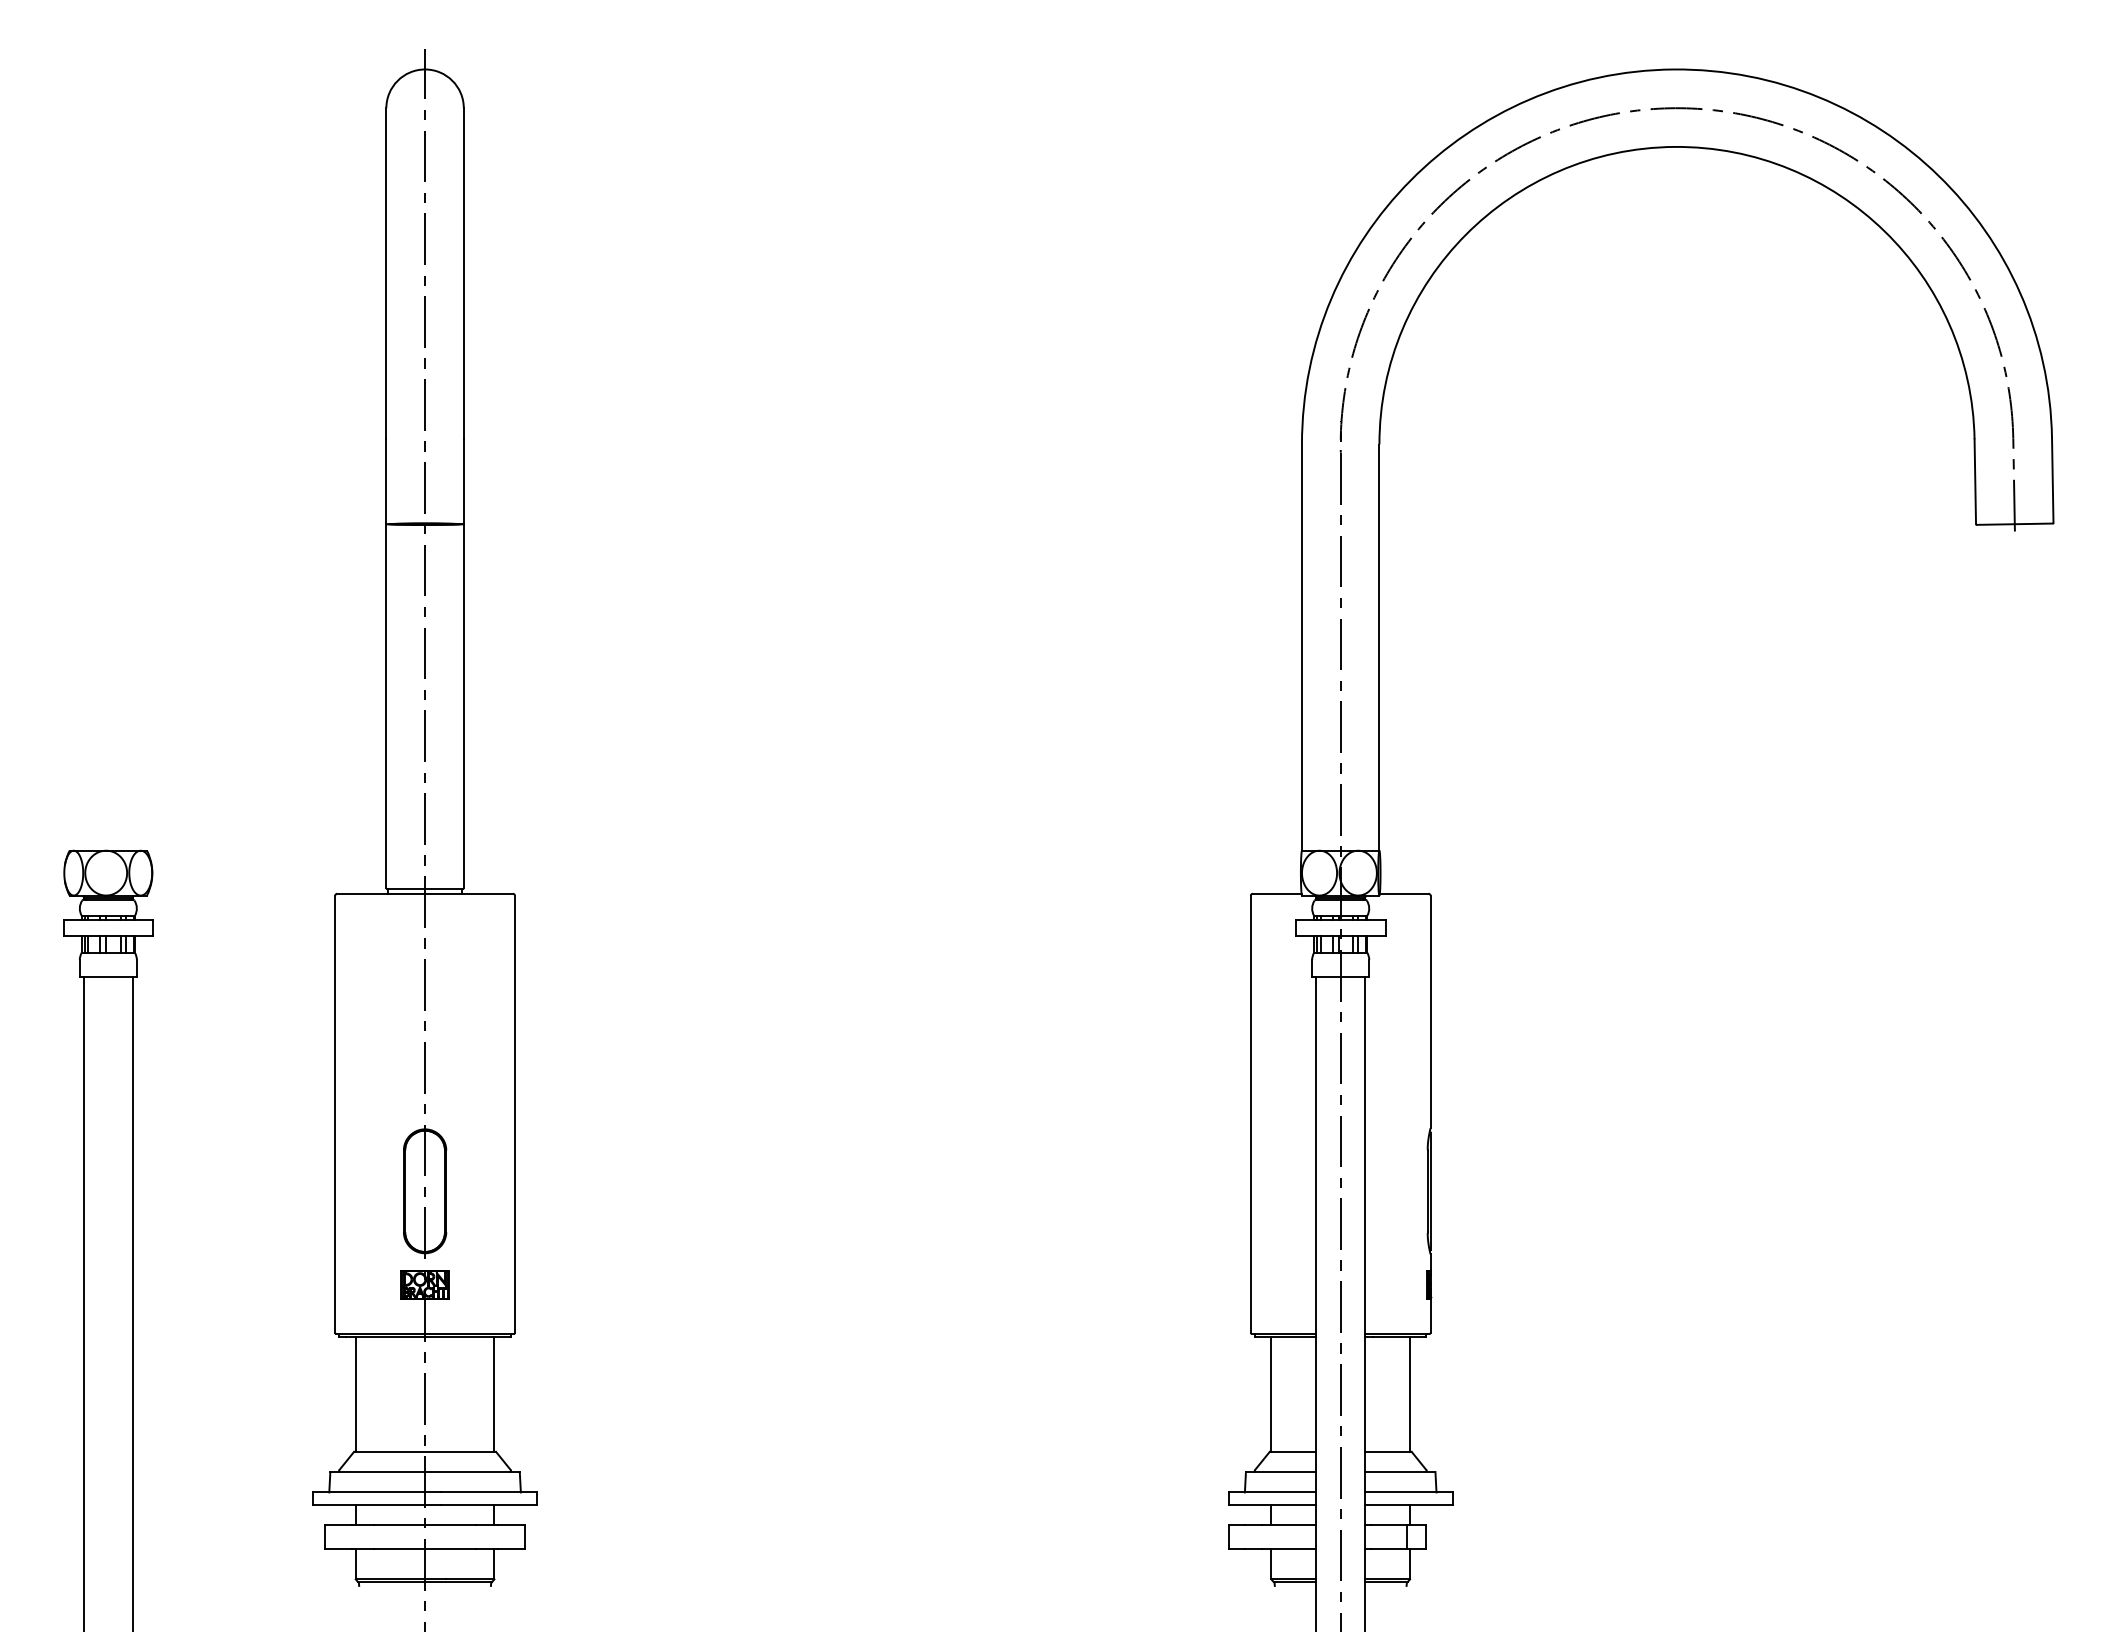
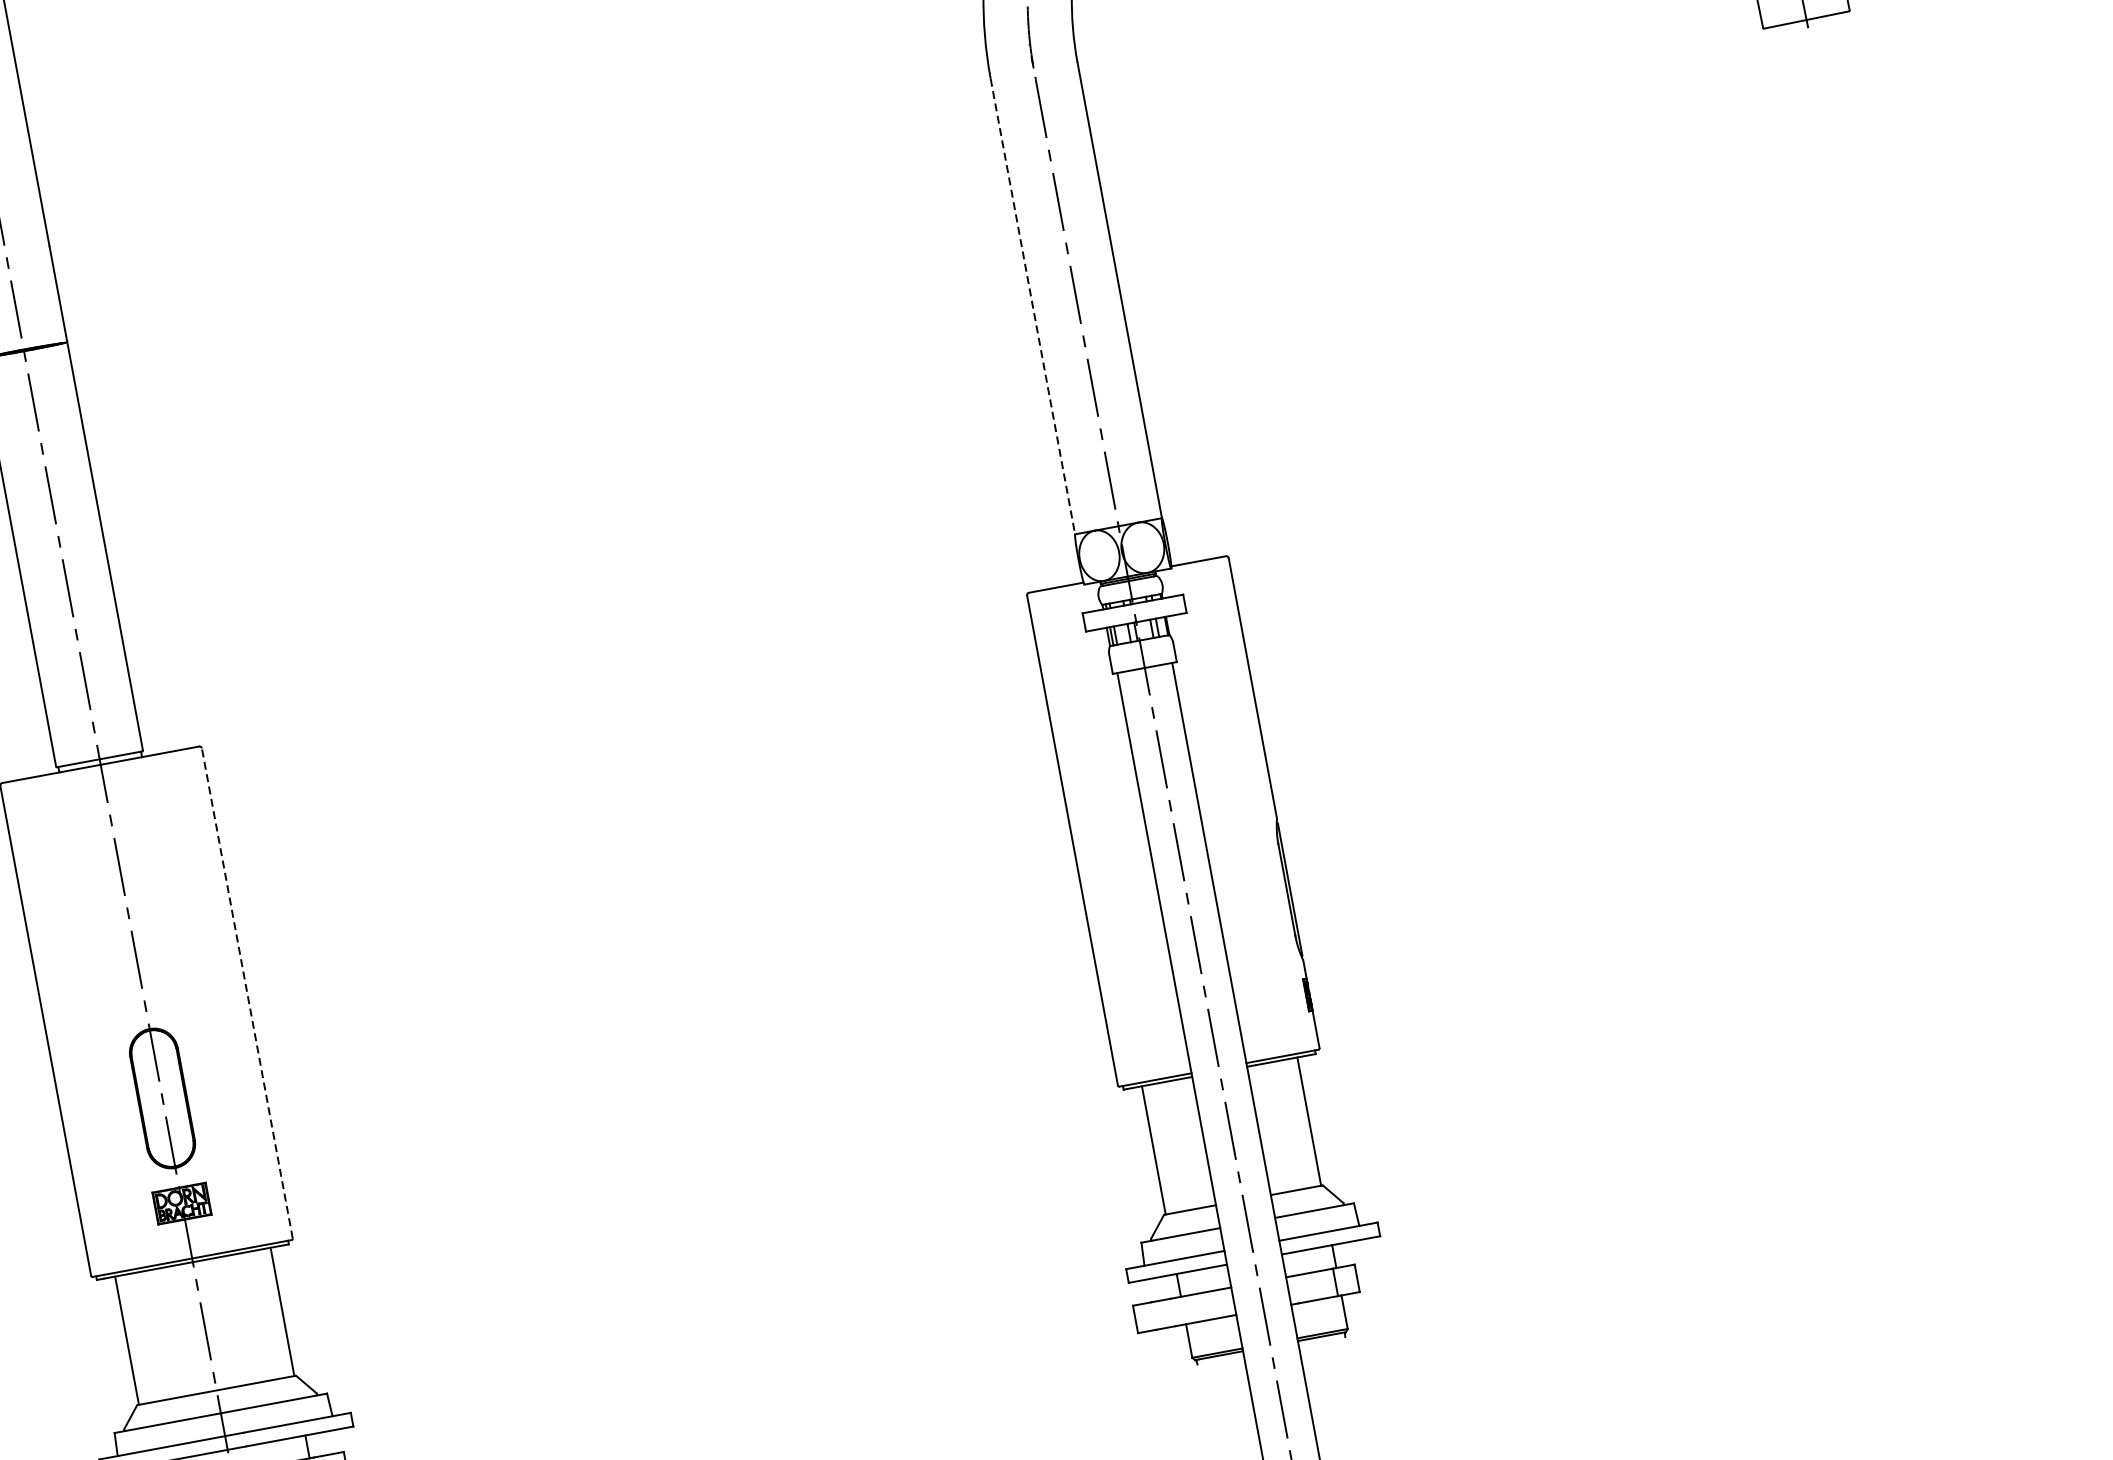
line: (1301, 648) -> (1032, 307), solid -> dashed
line: (514, 1113) -> (246, 992), solid -> dashed

